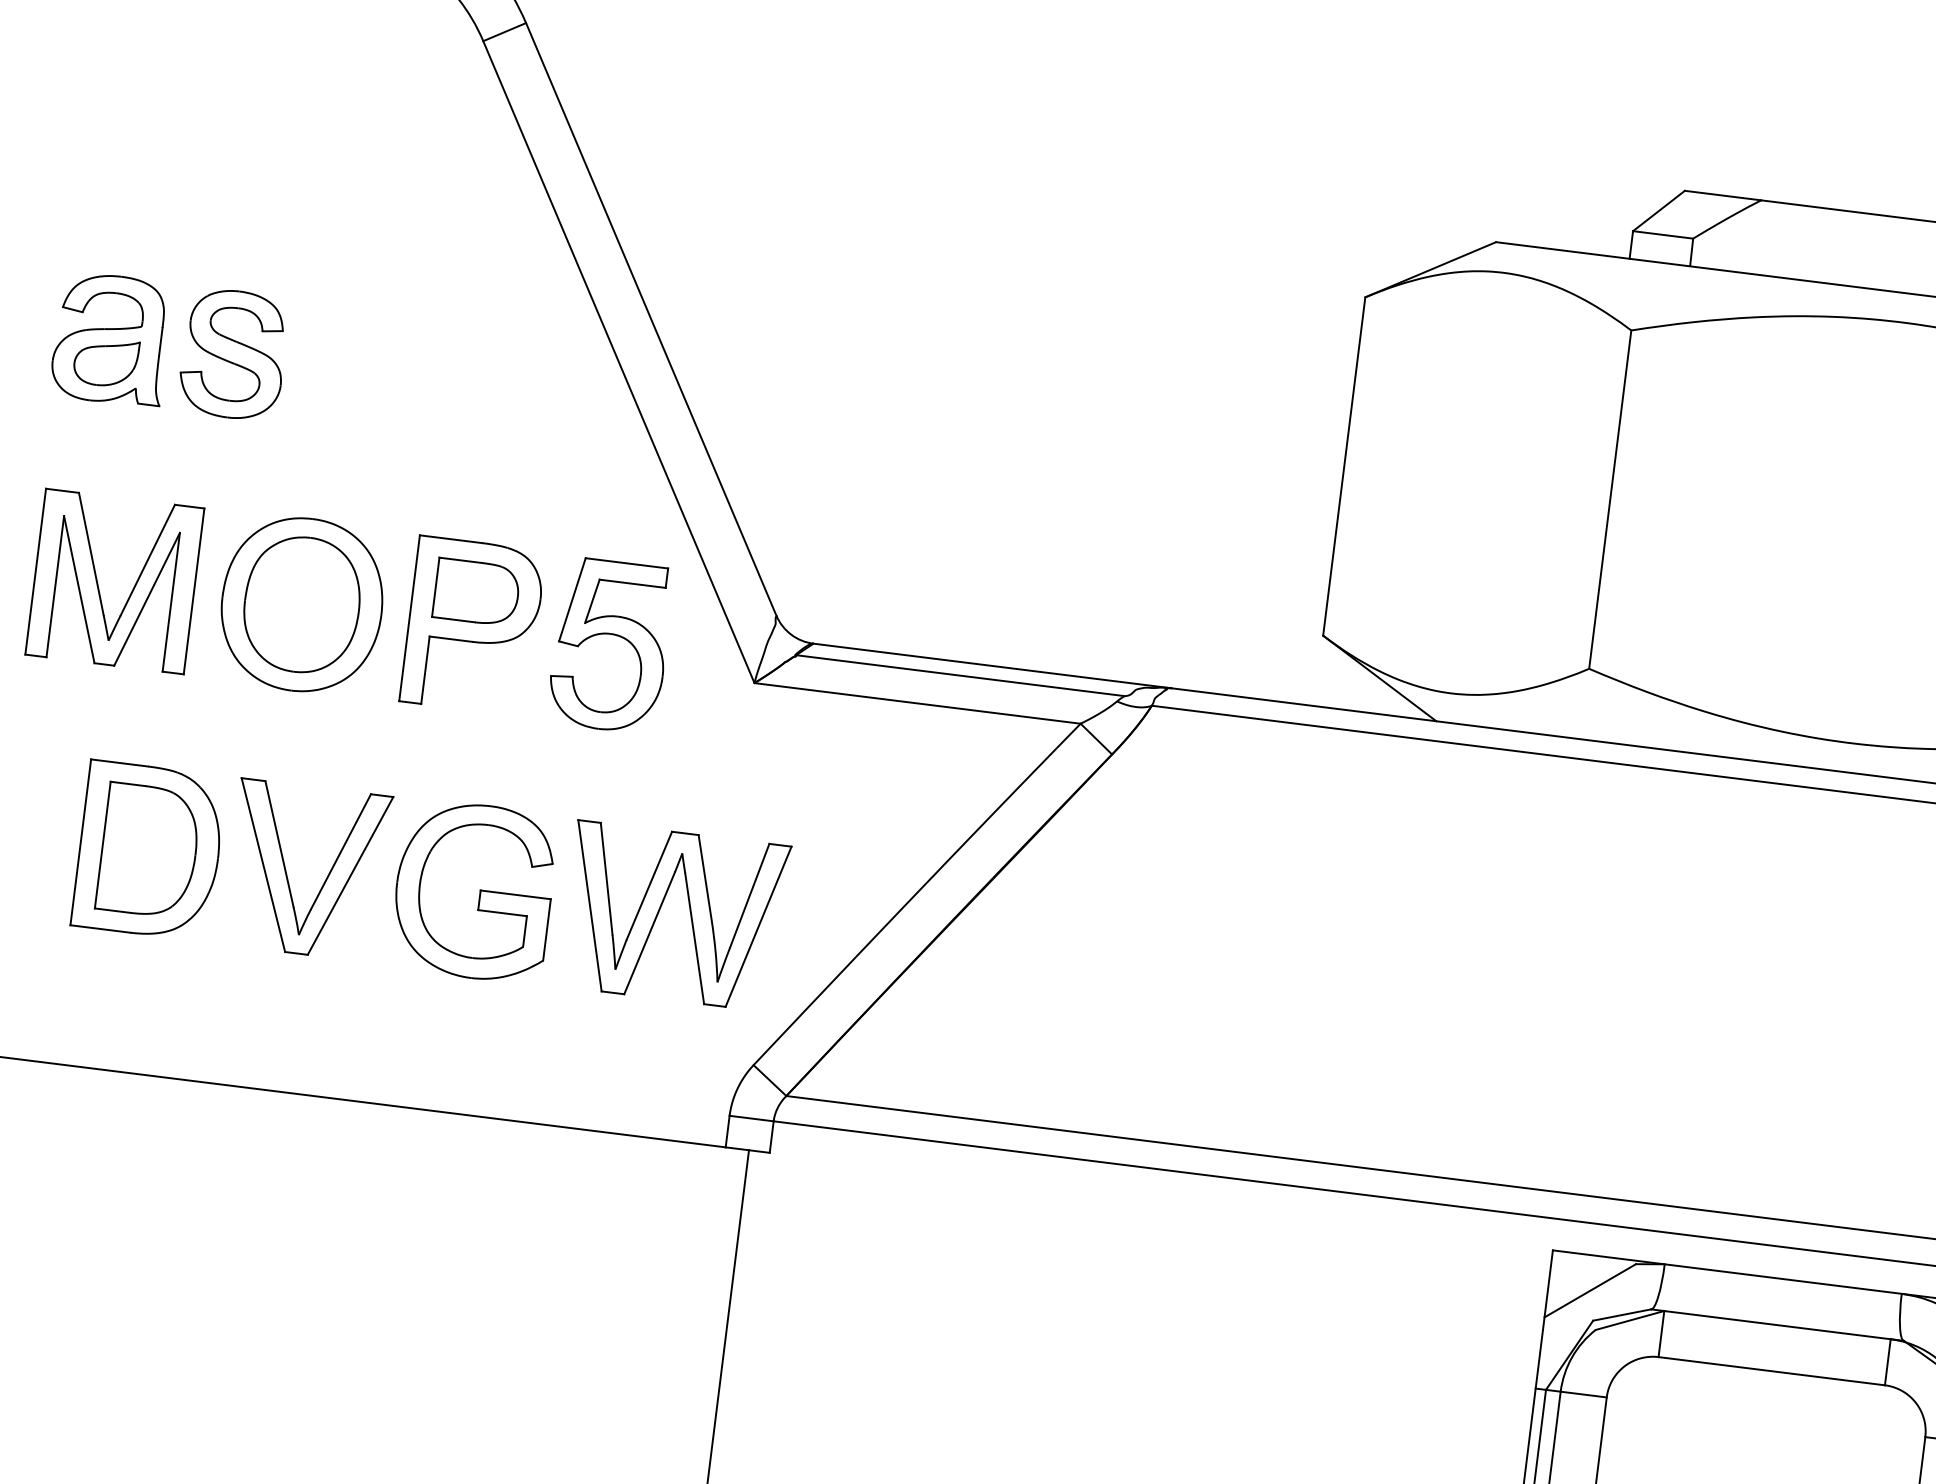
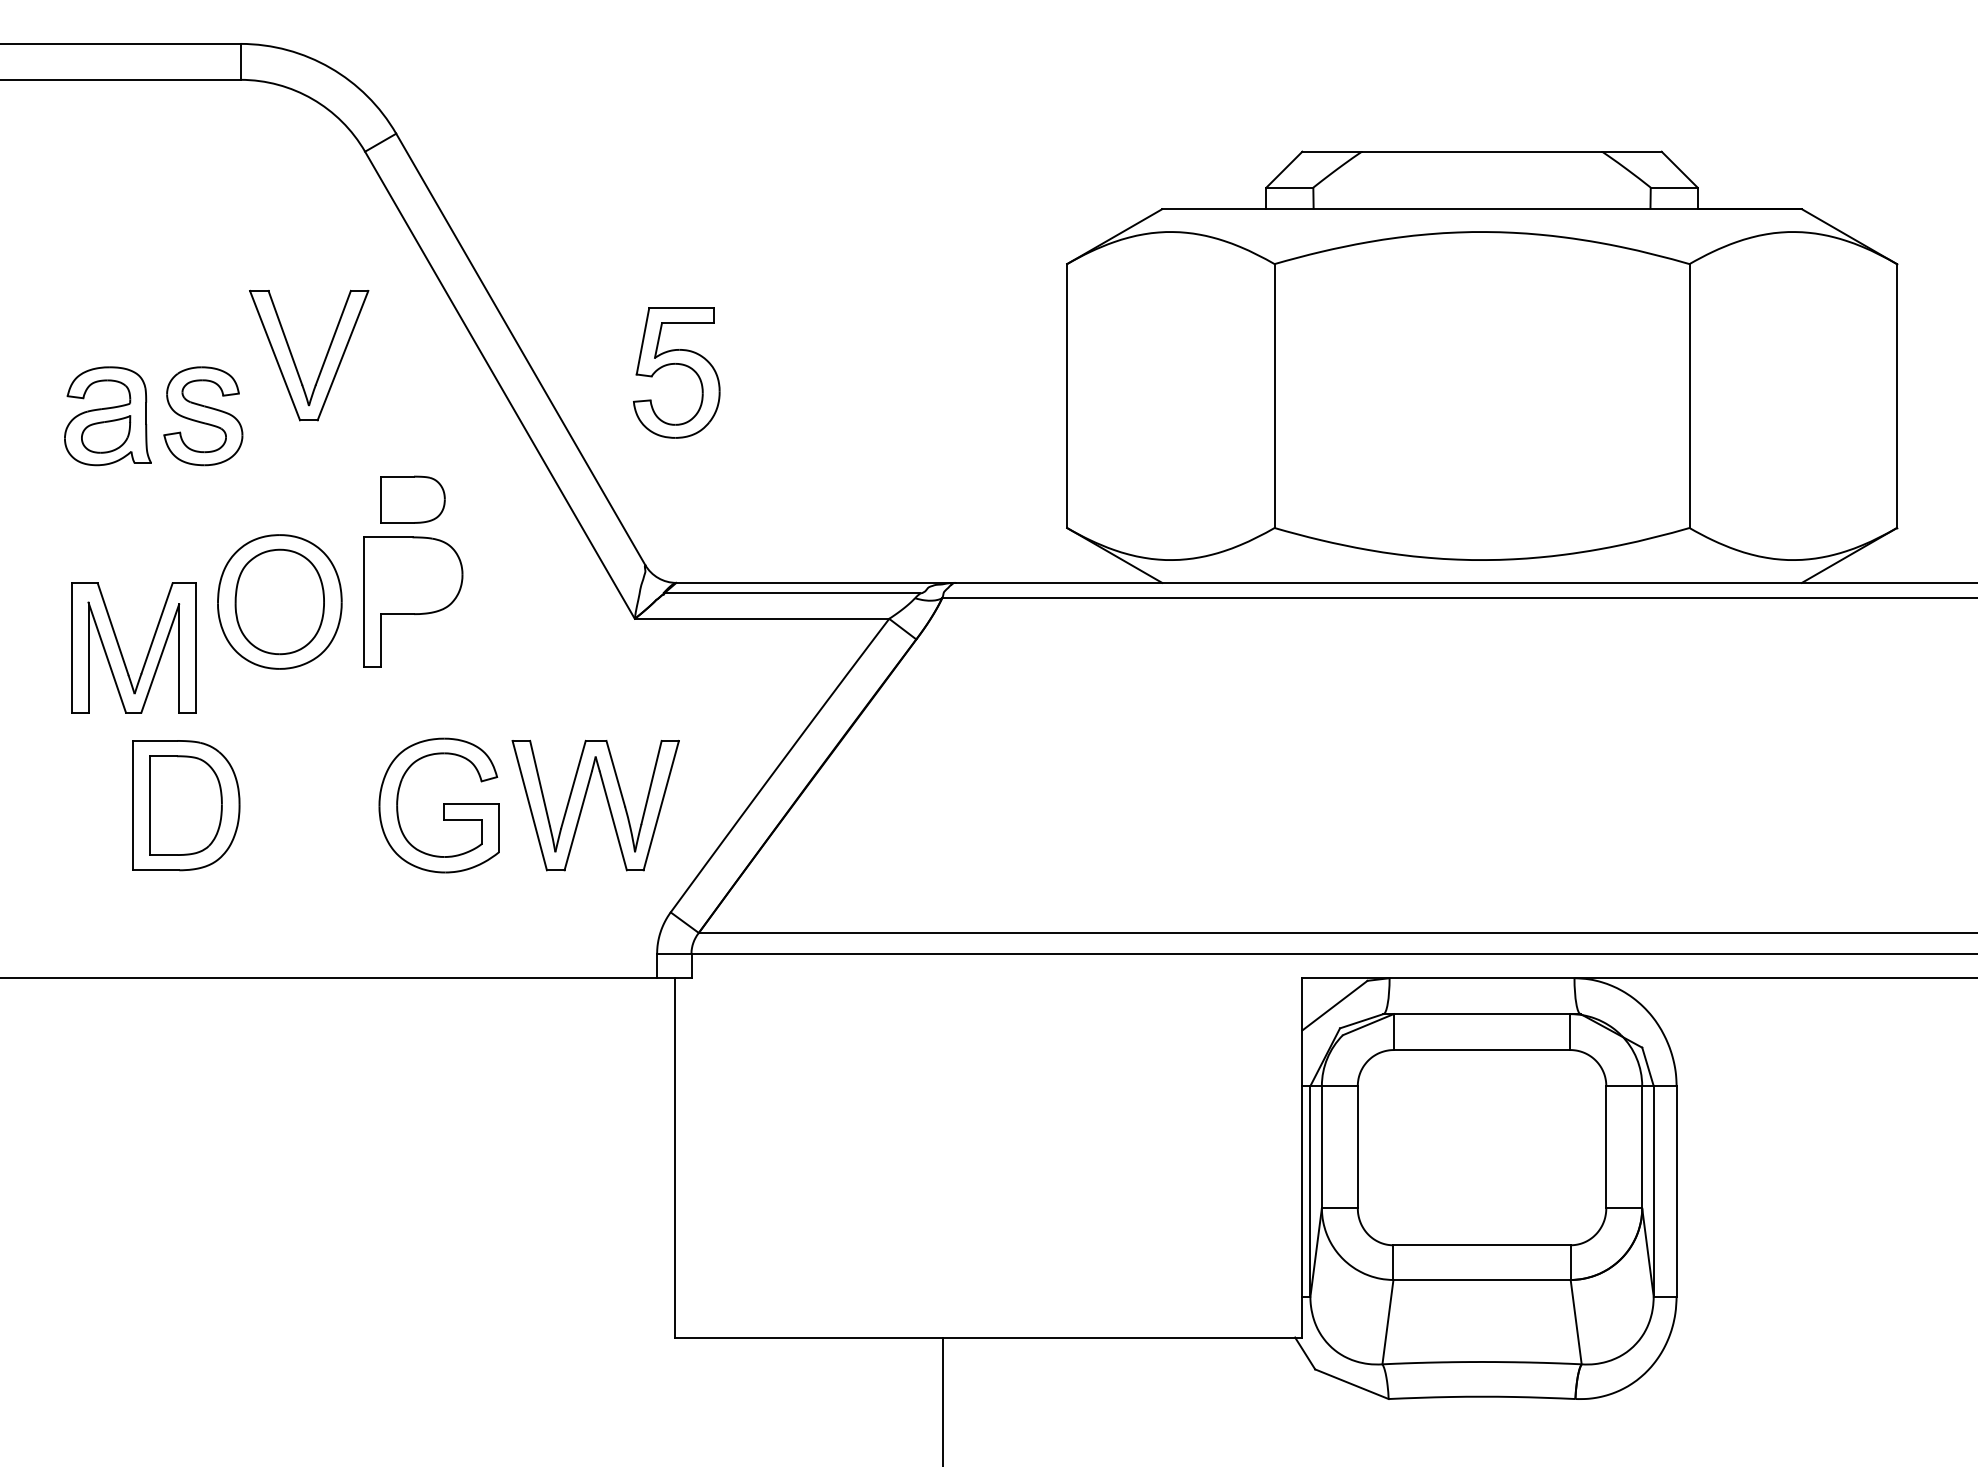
part: (98, 582) -> (121, 650), moved
part: (476, 592) -> (412, 499), moved
part: (611, 634) -> (676, 364), moved
part: (324, 880) -> (323, 361), moved

